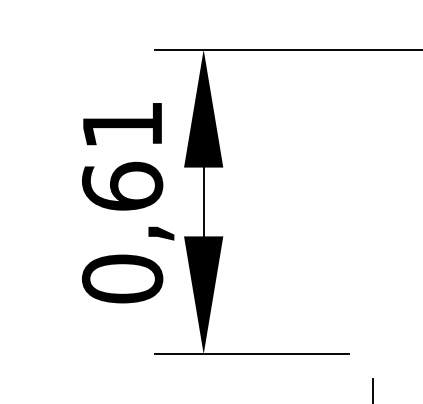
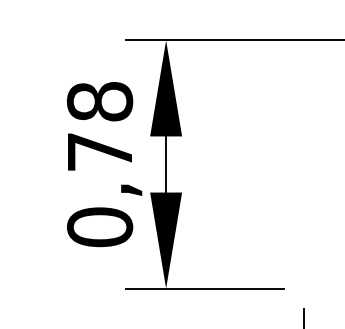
text: (121, 155) -> (99, 126), 0,61 -> 0,78

